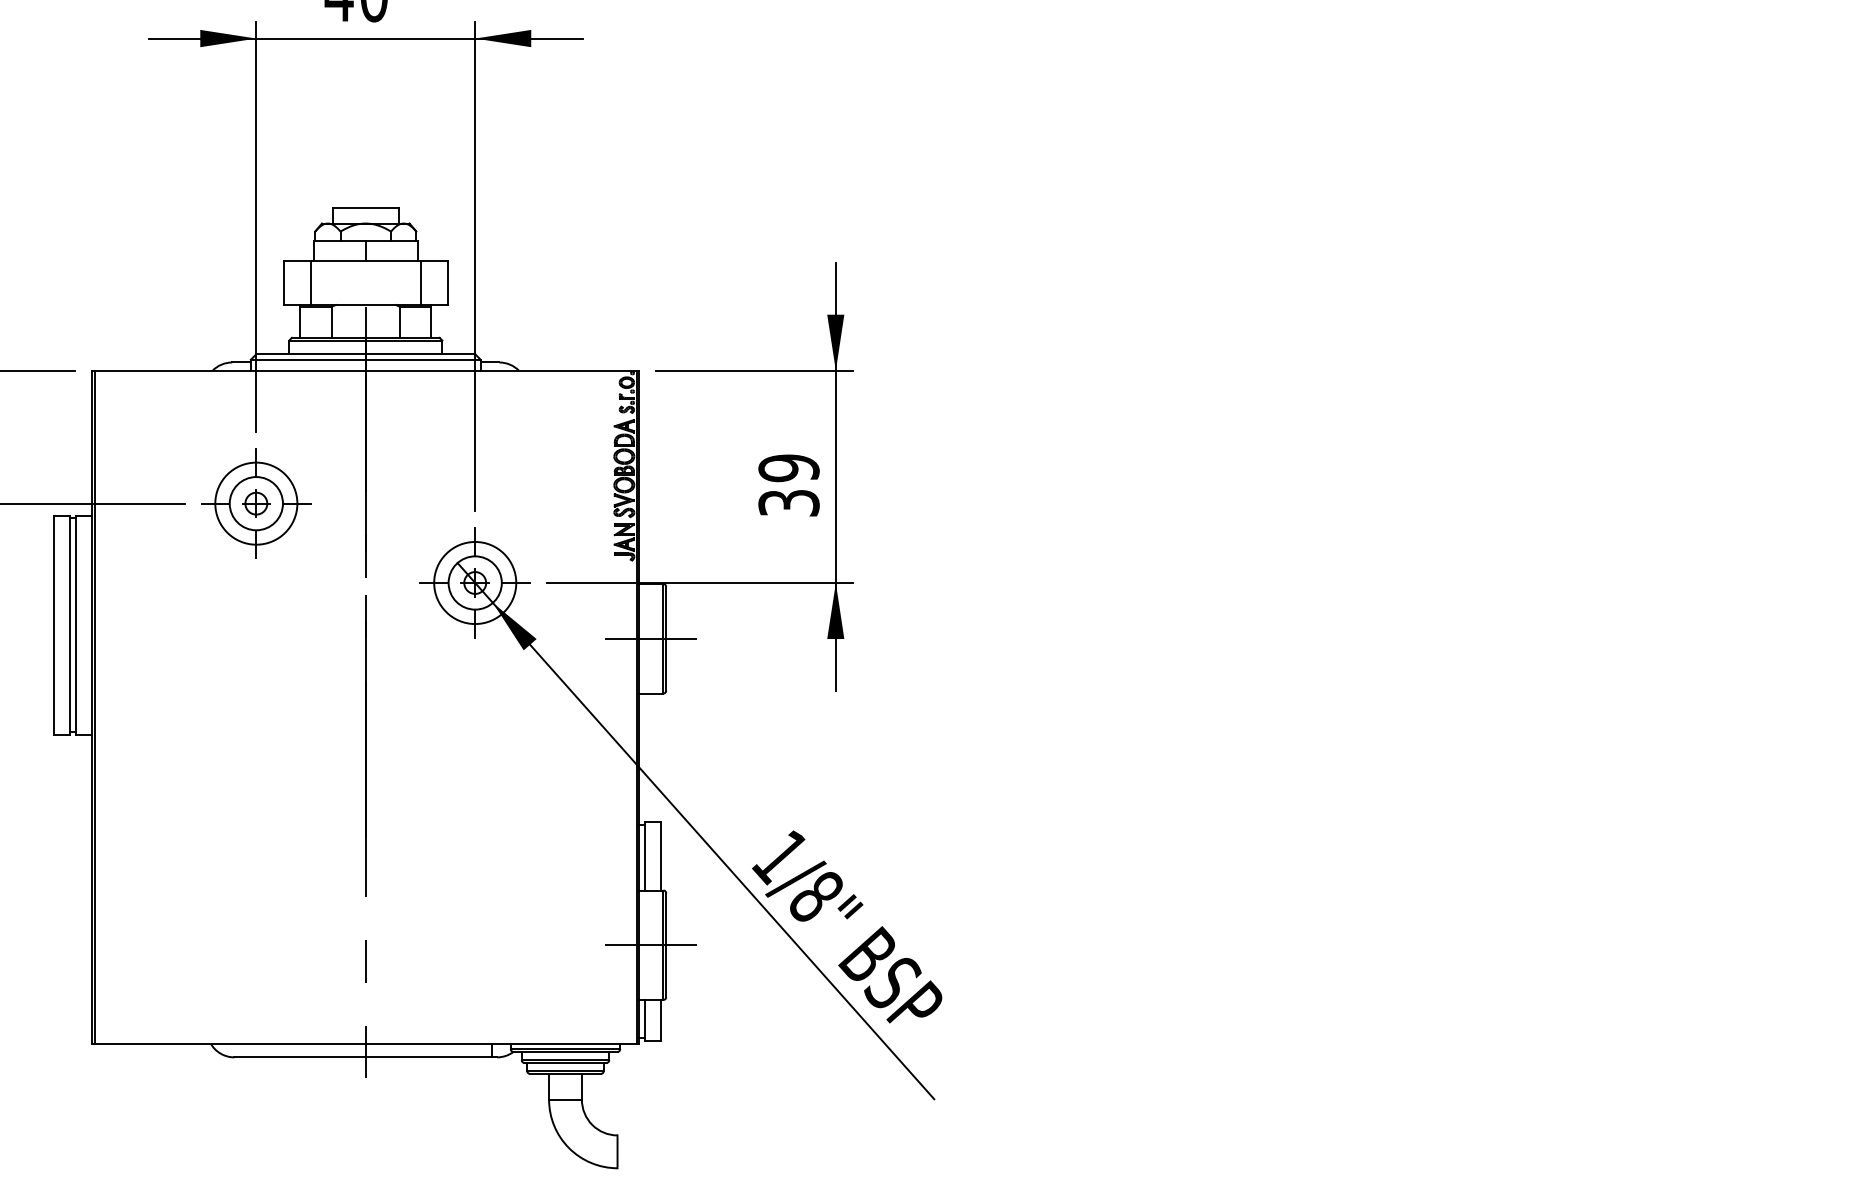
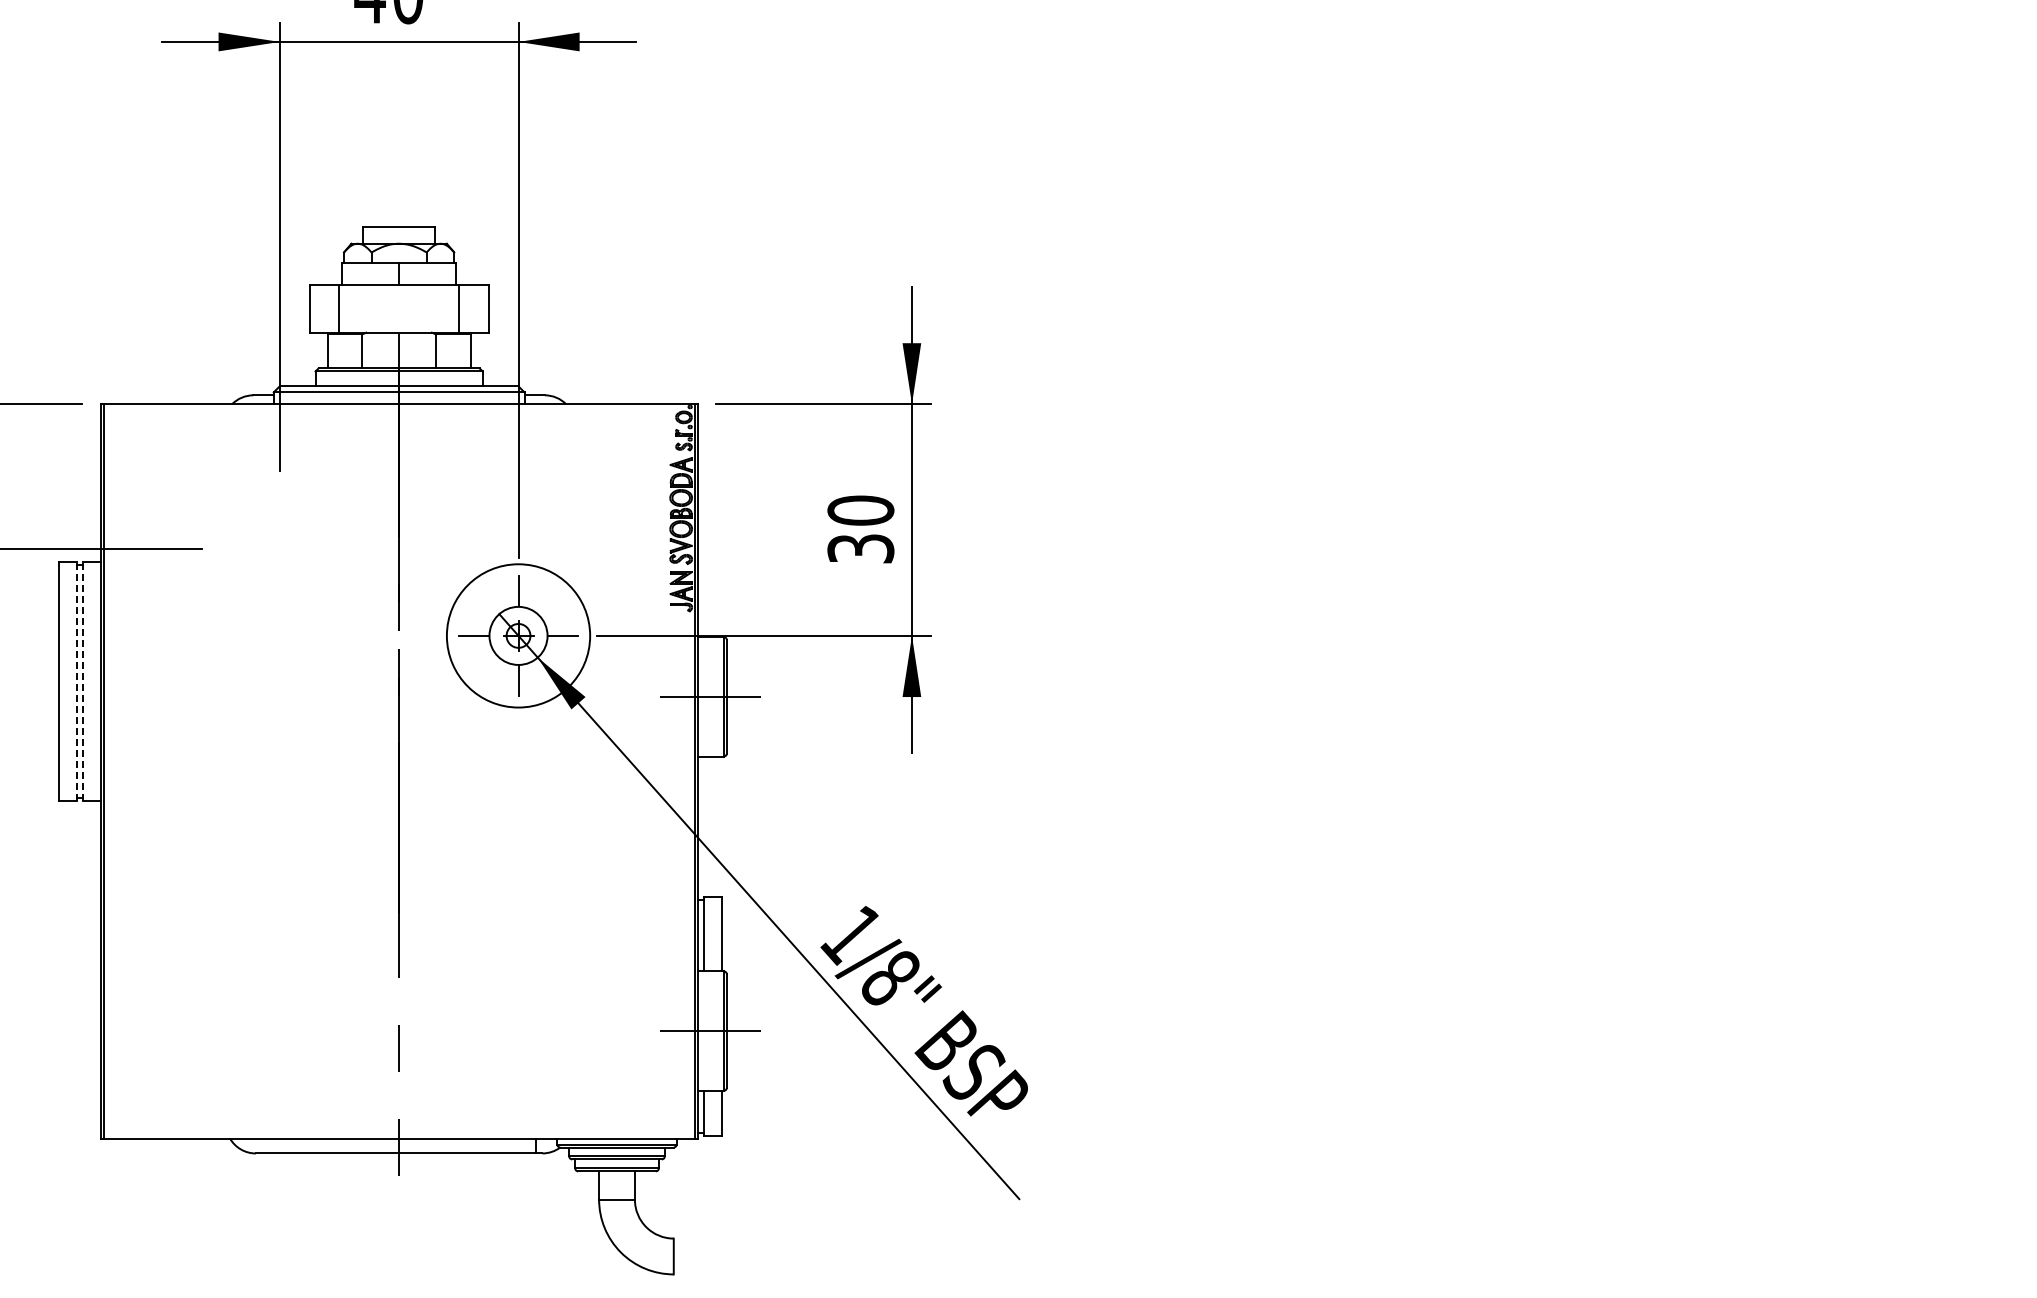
text: (788, 468) -> (860, 510), 39 -> 30
part: (256, 503) -> (279, 549), removed
circle: (475, 582) -> (518, 635), size x1.6
line: (70, 624) -> (76, 681), solid -> dashed
line: (75, 624) -> (82, 681), solid -> dashed

